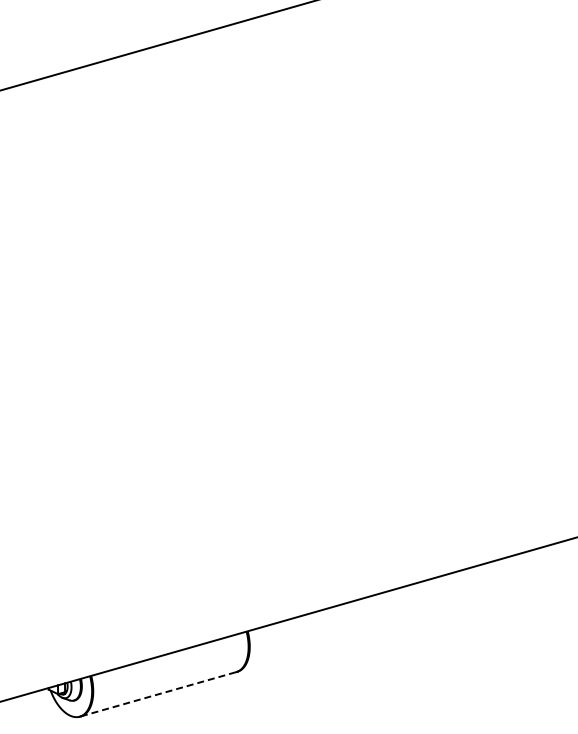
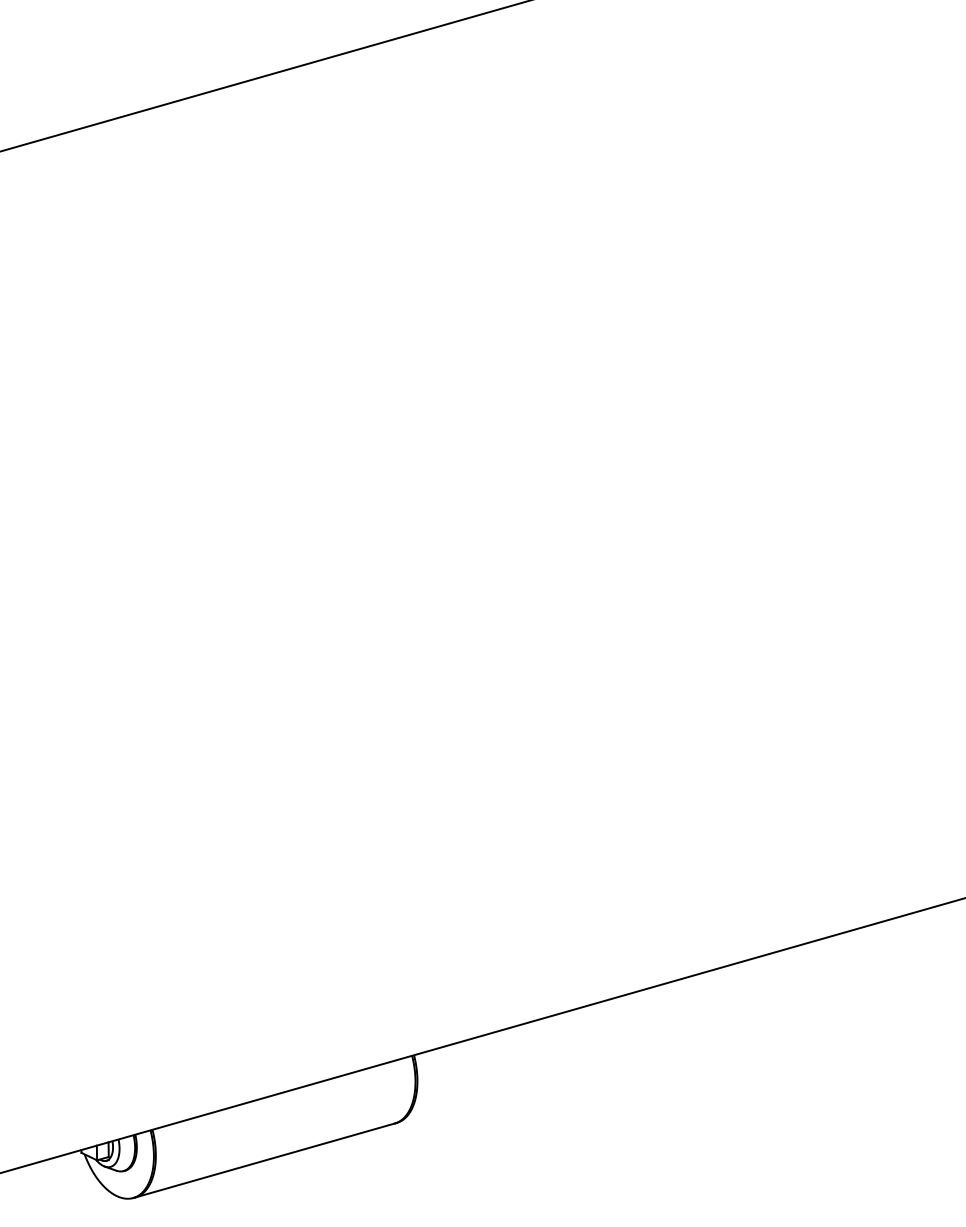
line: (158, 694) -> (264, 1160), dashed -> solid

